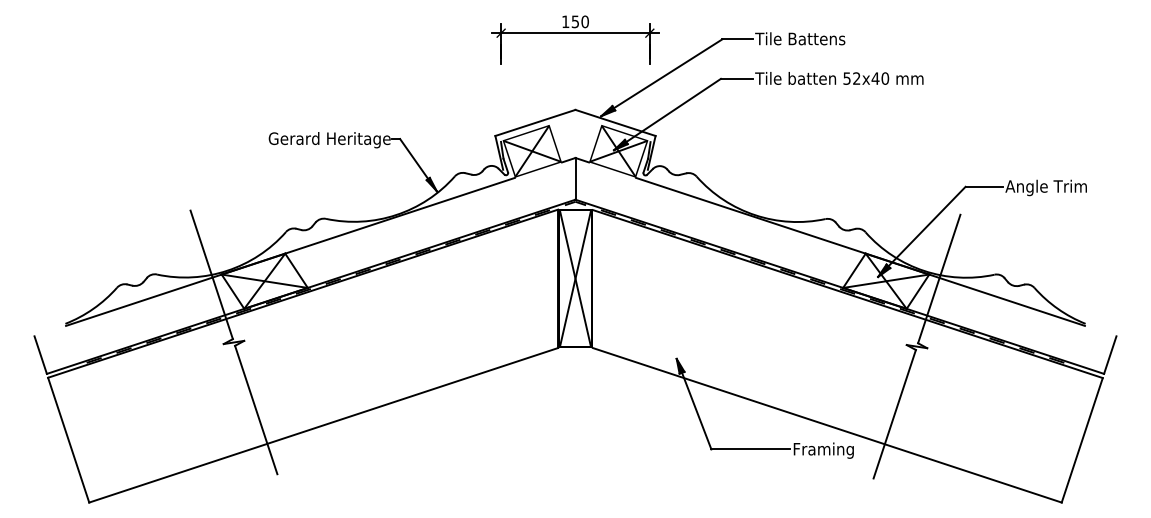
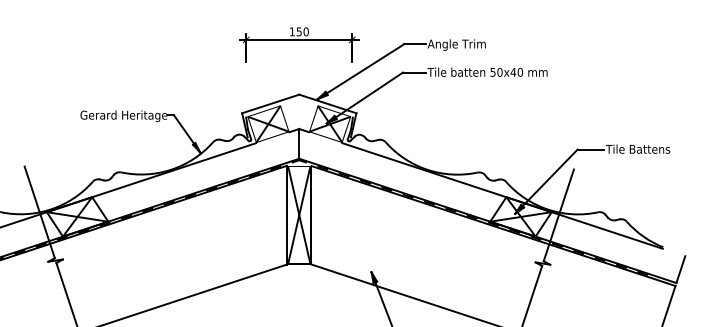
text: (800, 40) -> (459, 45), Tile Battens -> Angle Trim
text: (856, 78) -> (499, 72), 52x40 -> 50x40
text: (1050, 187) -> (638, 150), Angle Trim -> Tile Battens

